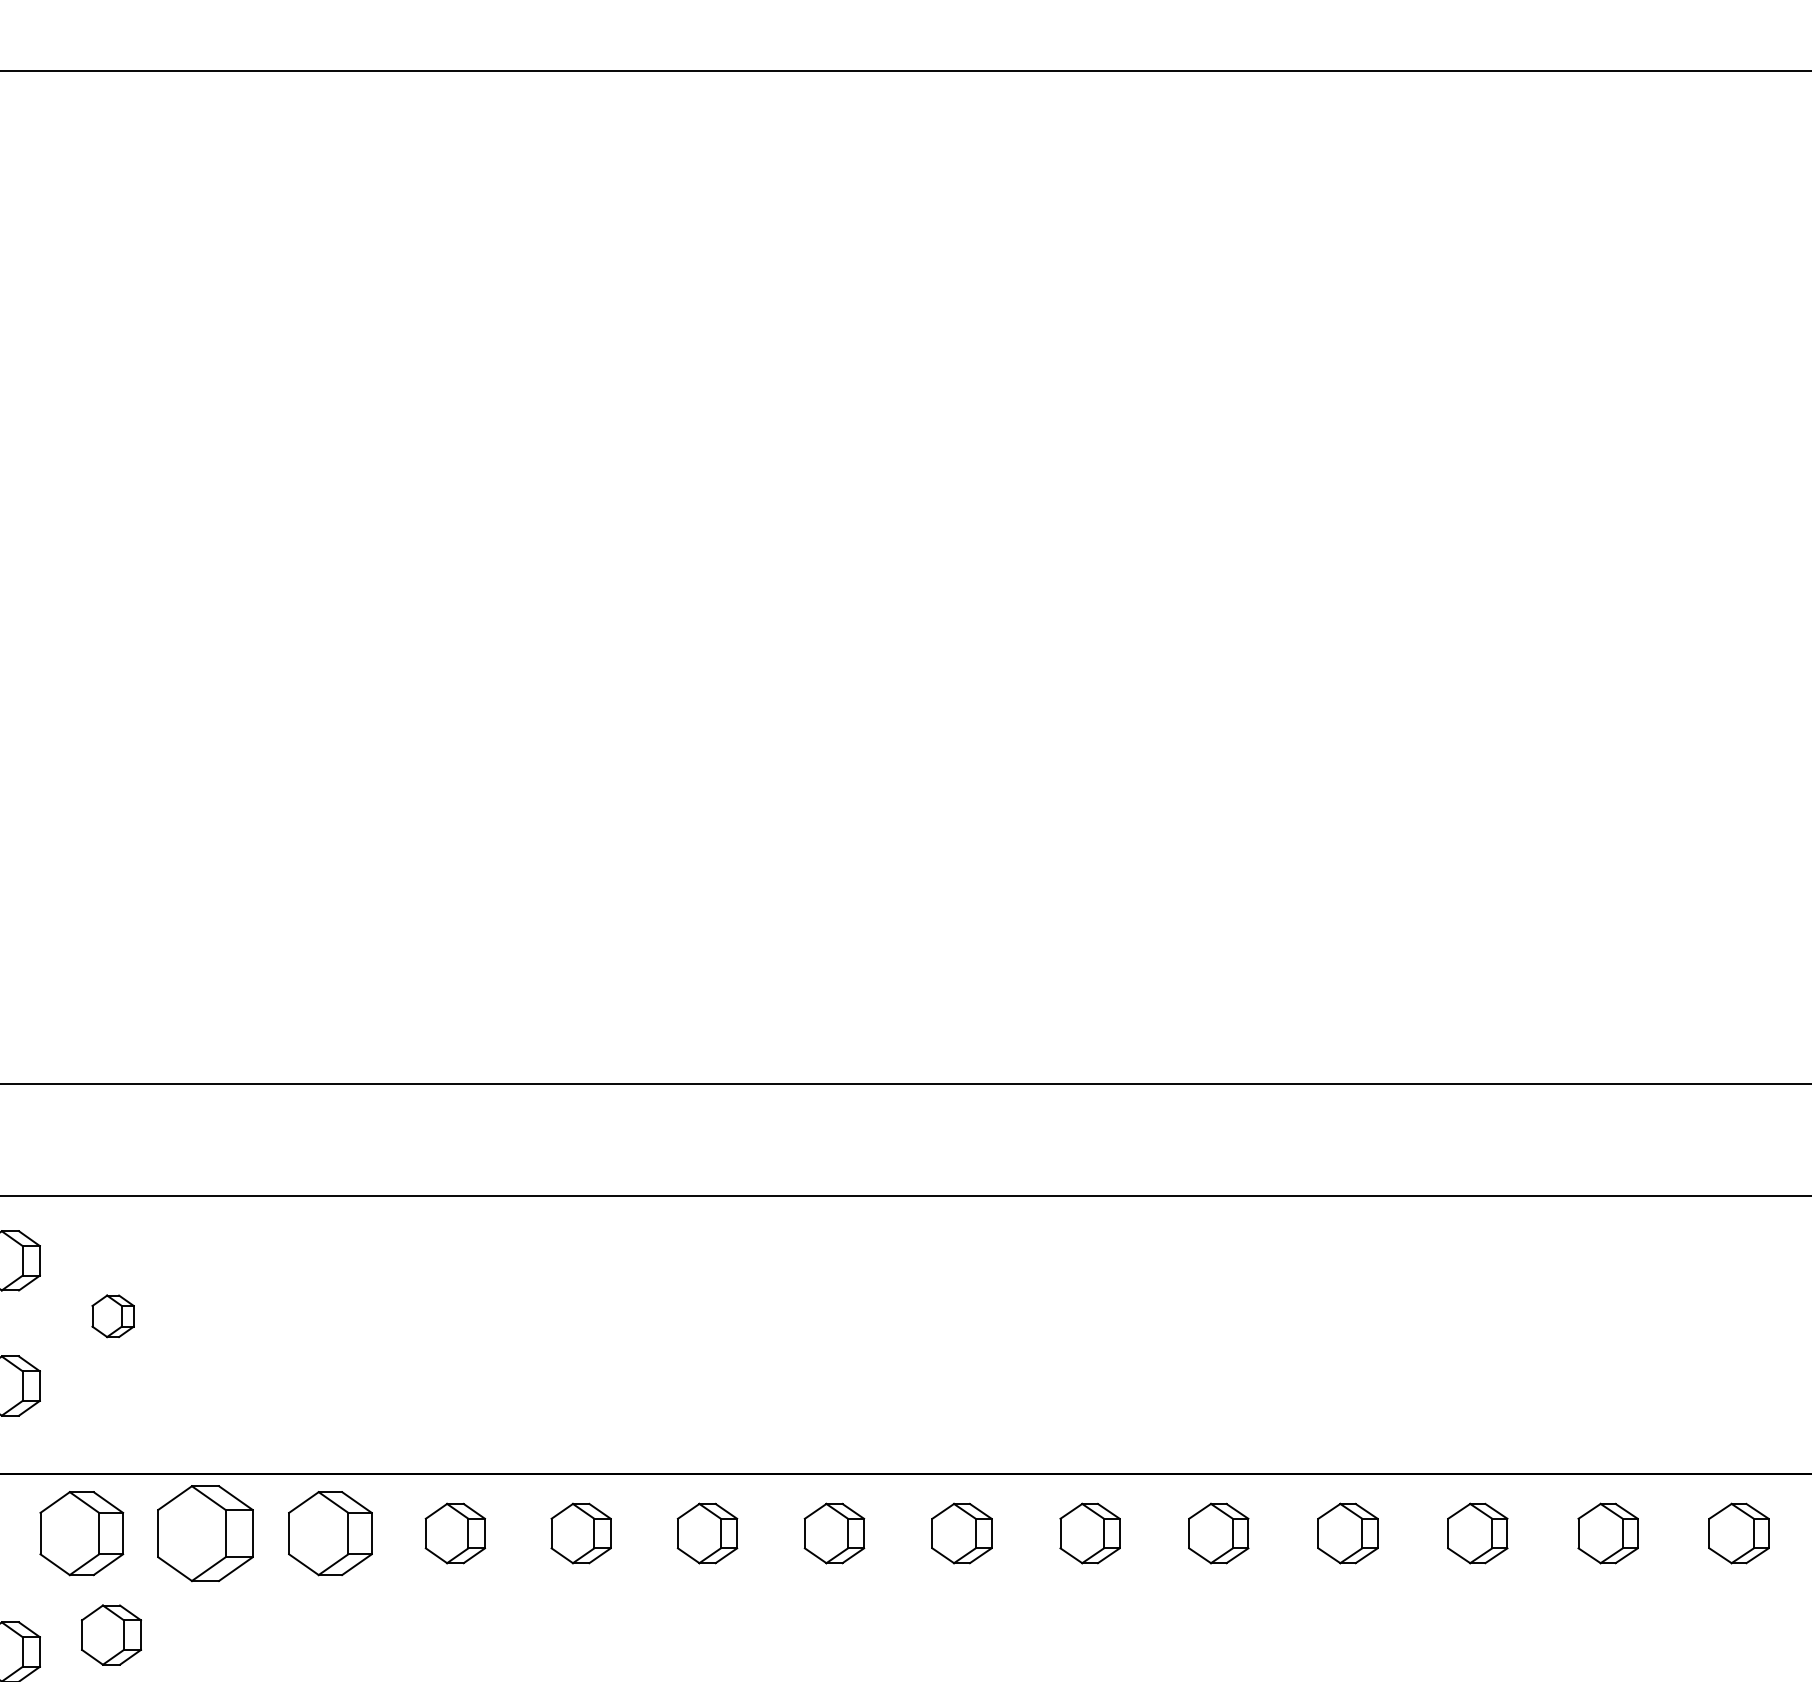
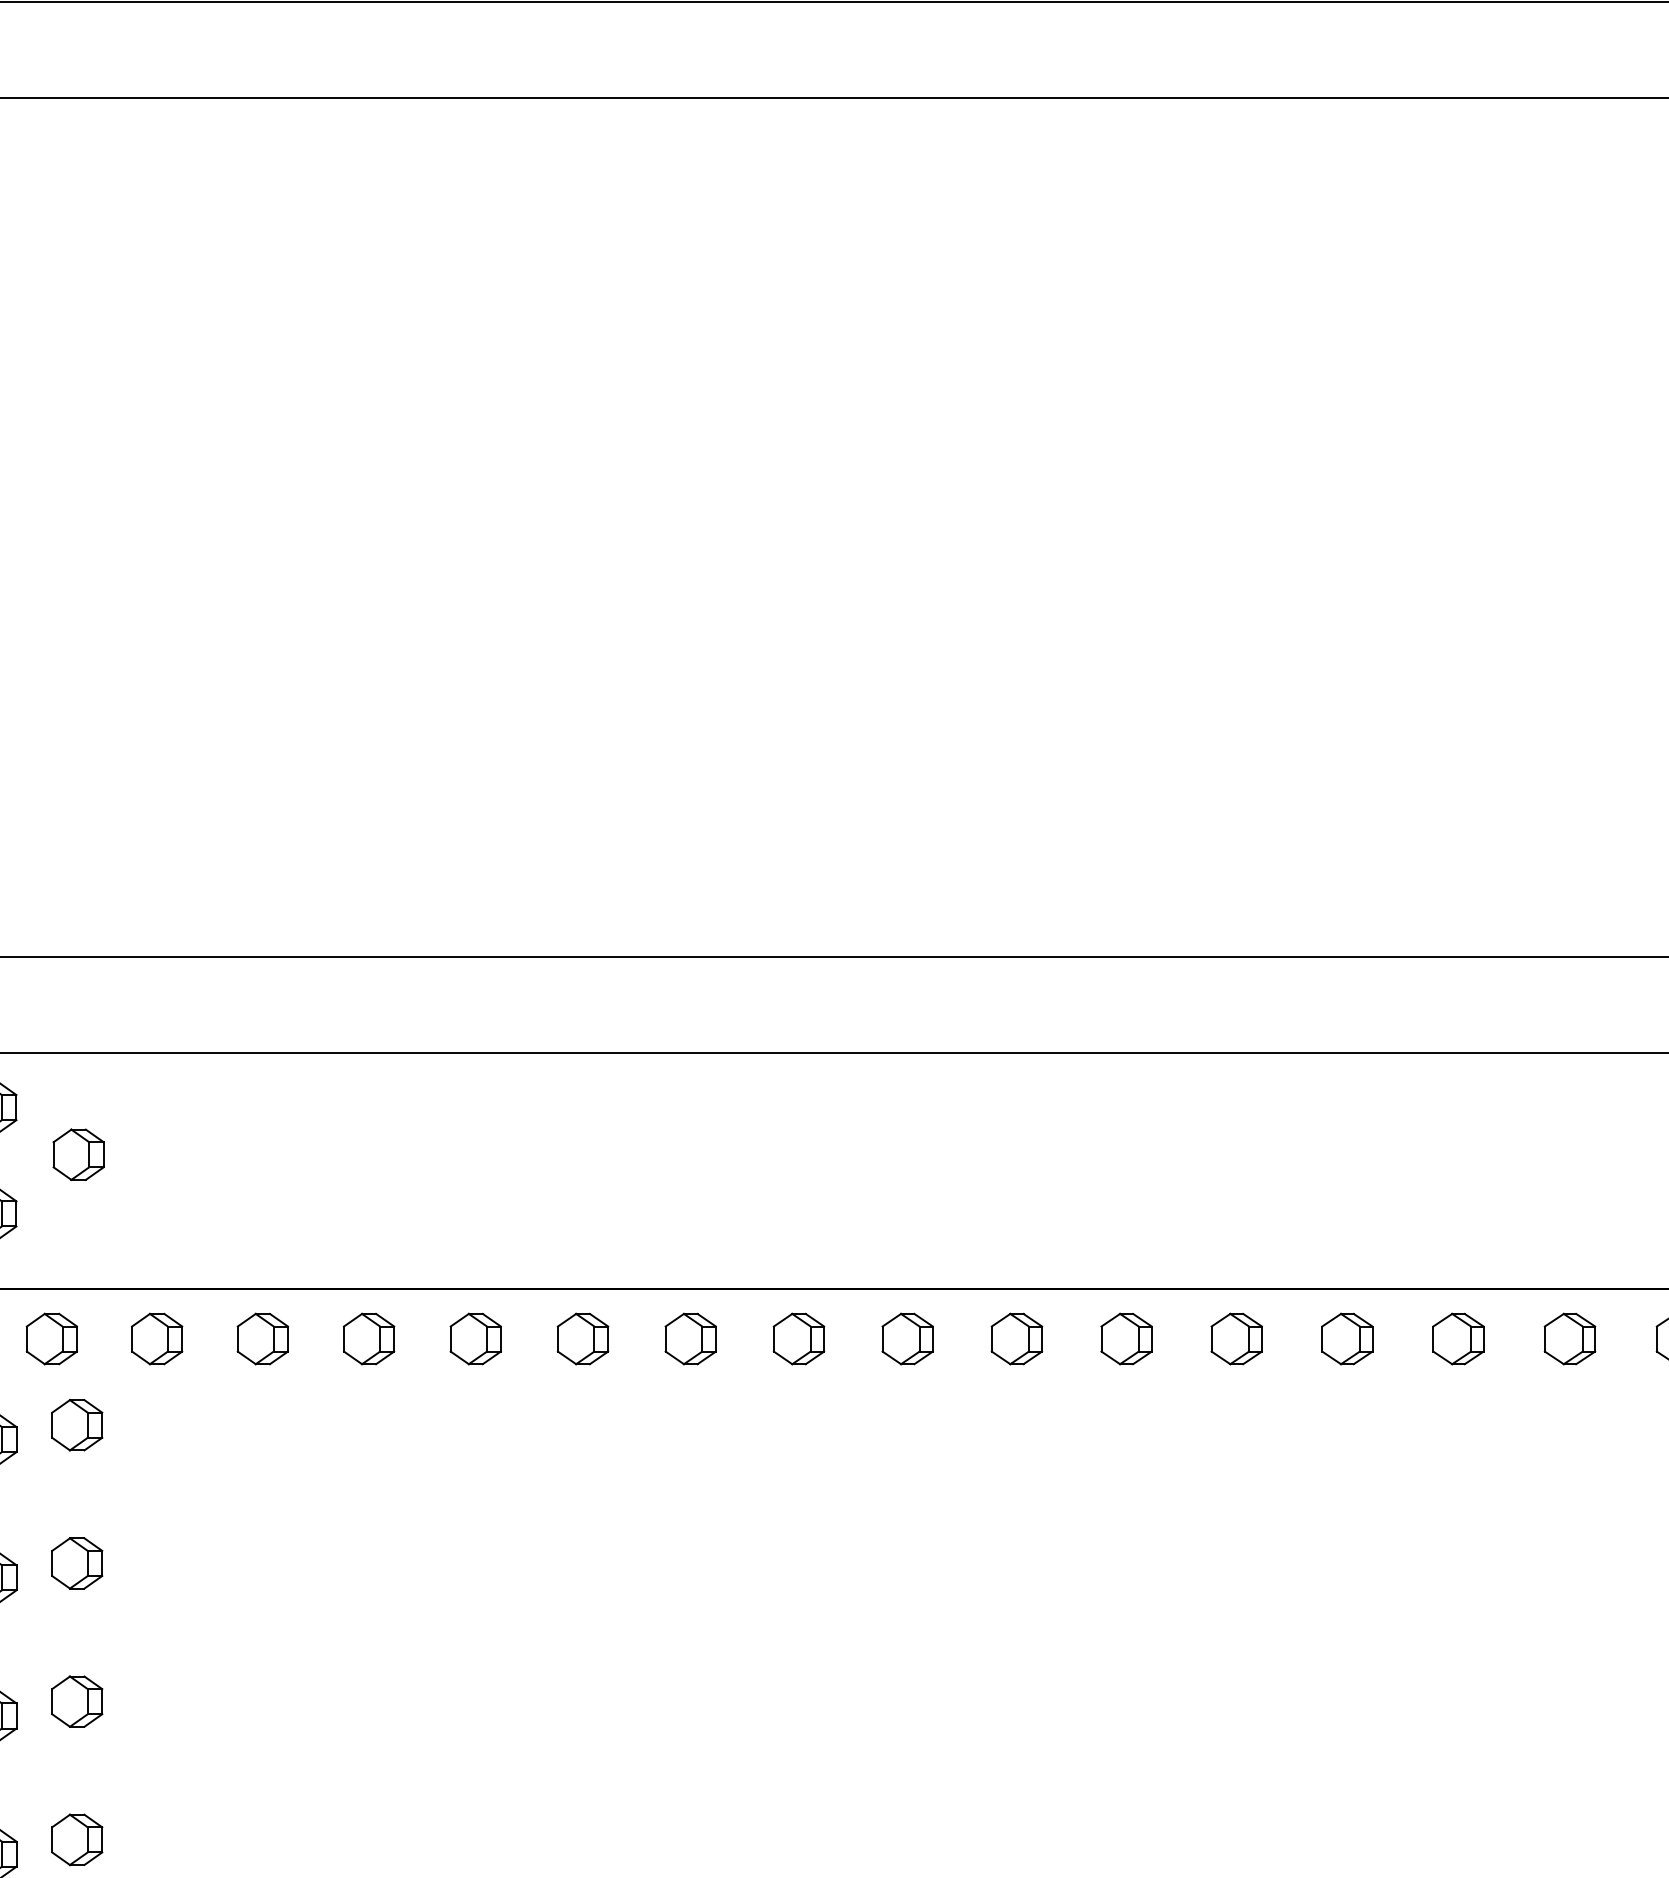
part: (113, 1316) -> (78, 1154), size x1.43
part: (81, 1532) -> (51, 1338), size x0.71
part: (206, 1532) -> (157, 1338), size x0.62
part: (329, 1532) -> (262, 1338), size x0.71

